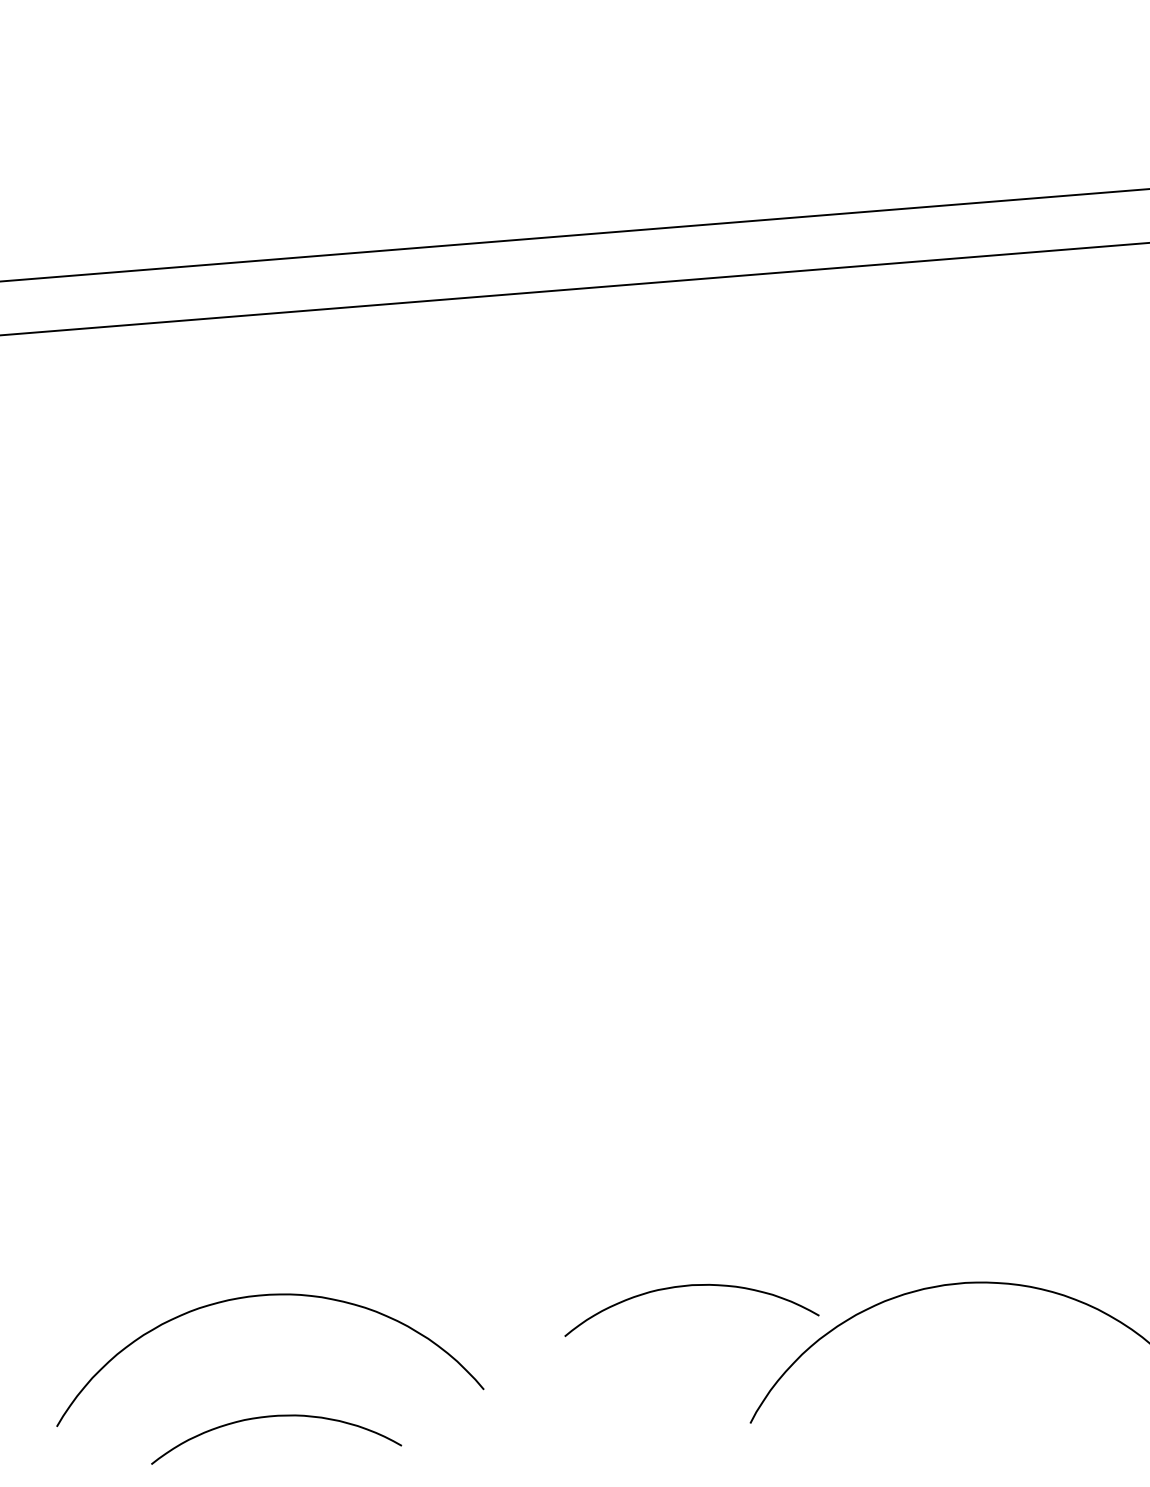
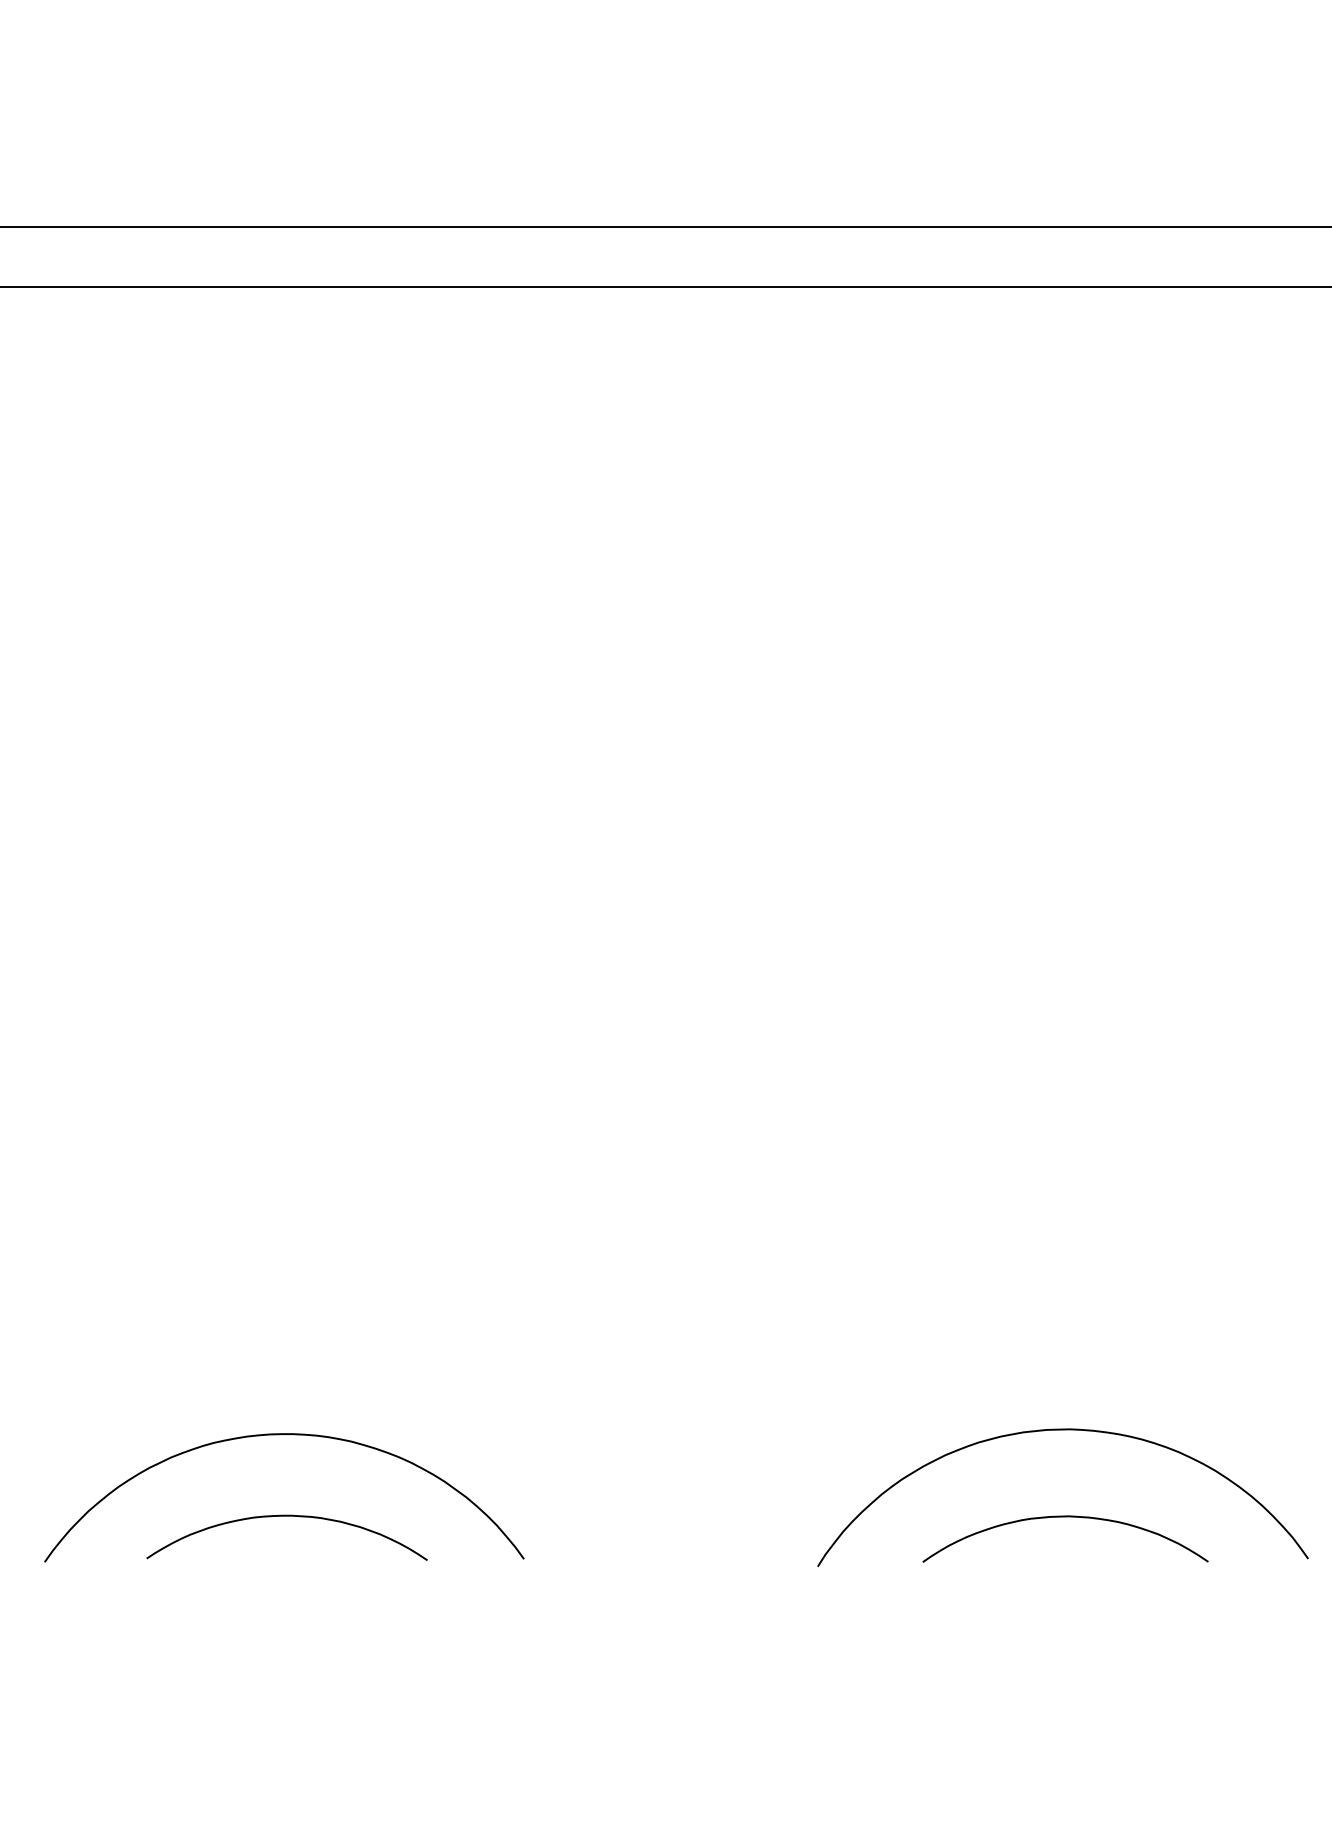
curve: (688, 1286) -> (1065, 1517), moved
curve: (257, 1296) -> (280, 1435), moved

